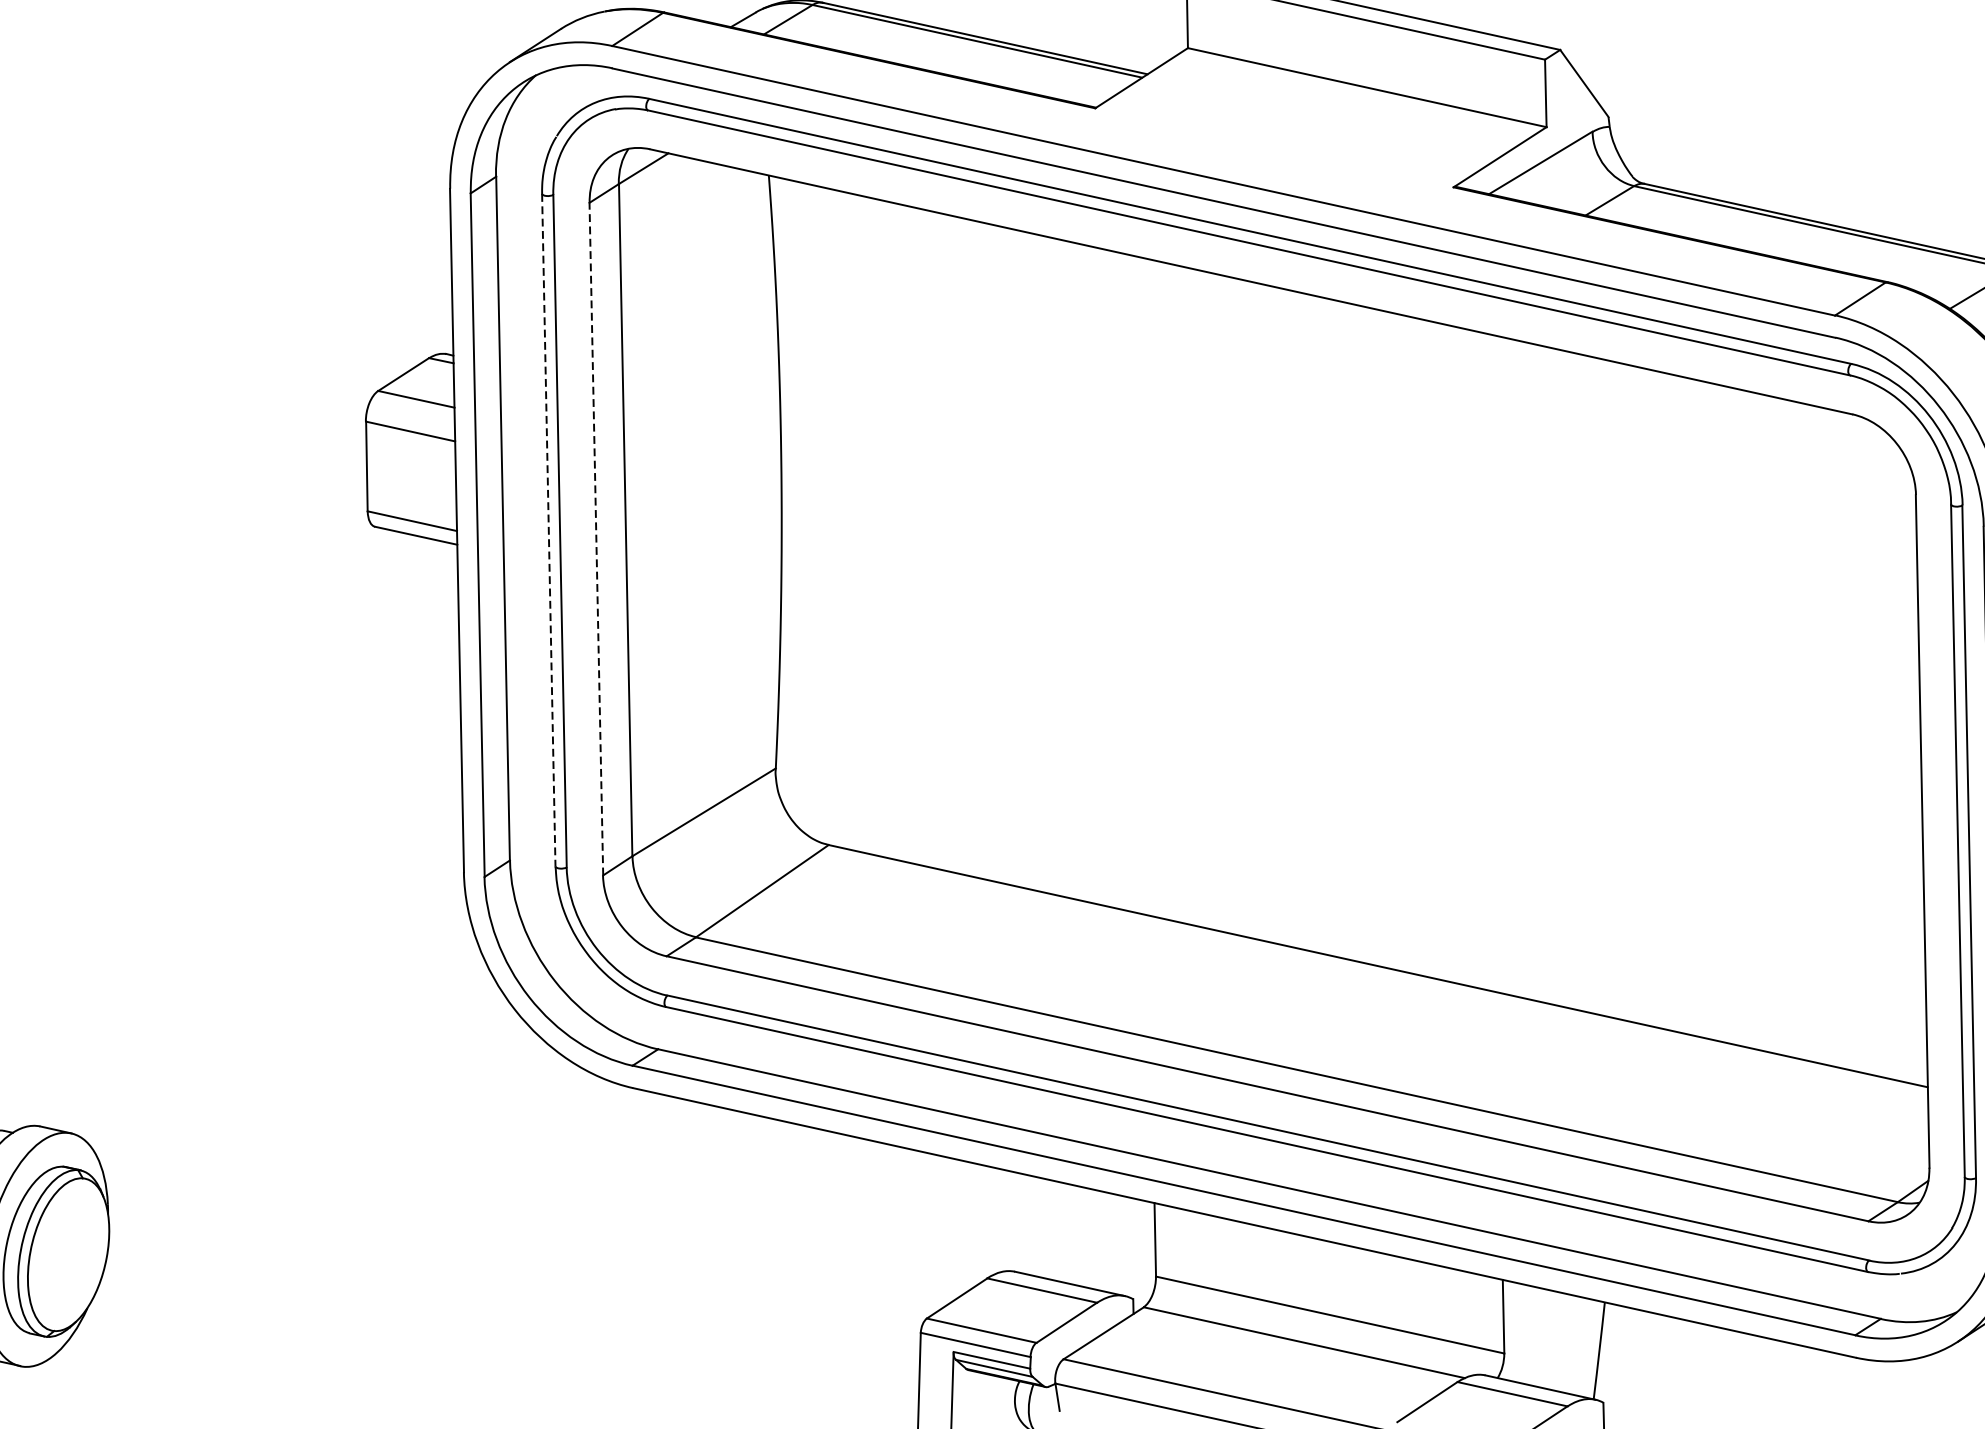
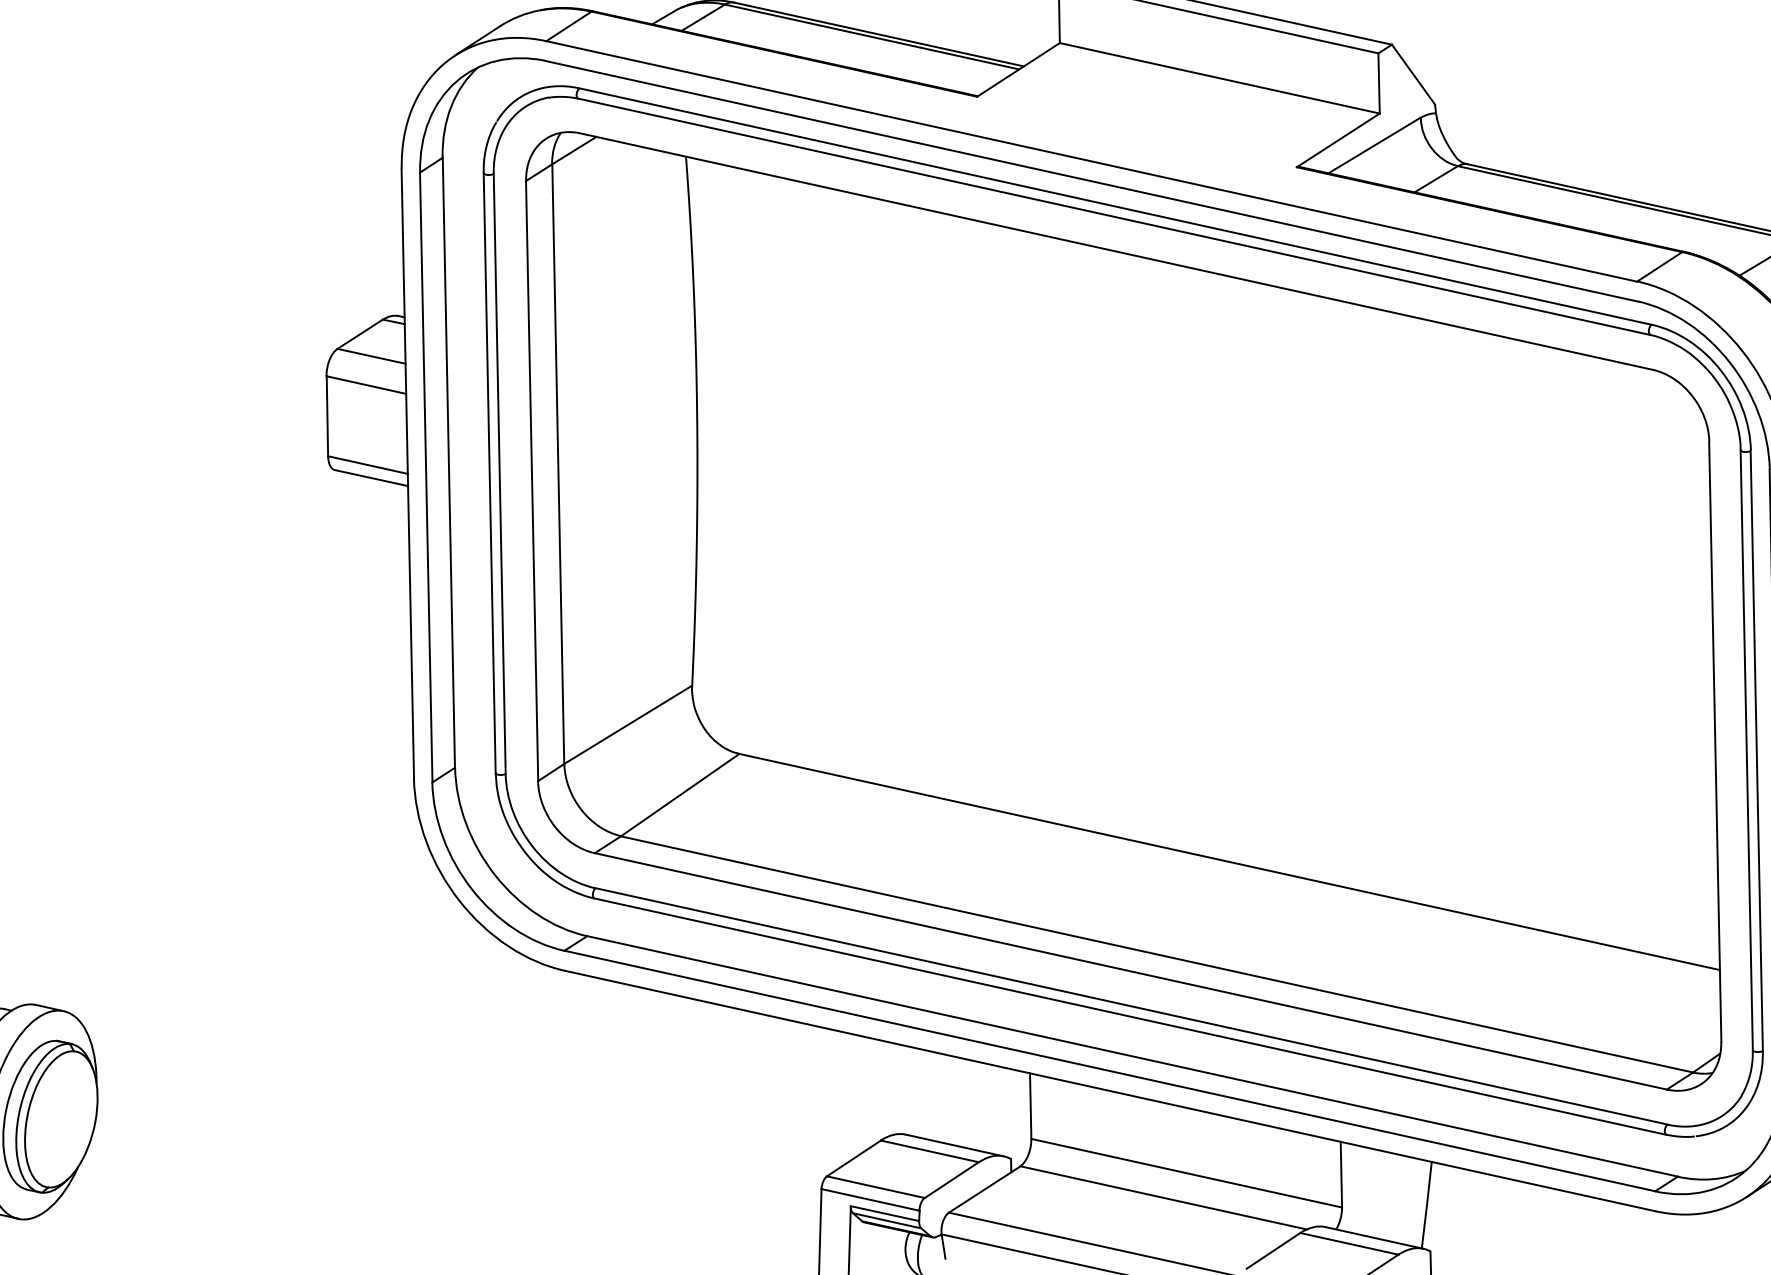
line: (548, 530) -> (489, 473), dashed -> solid
line: (596, 538) -> (532, 480), dashed -> solid

